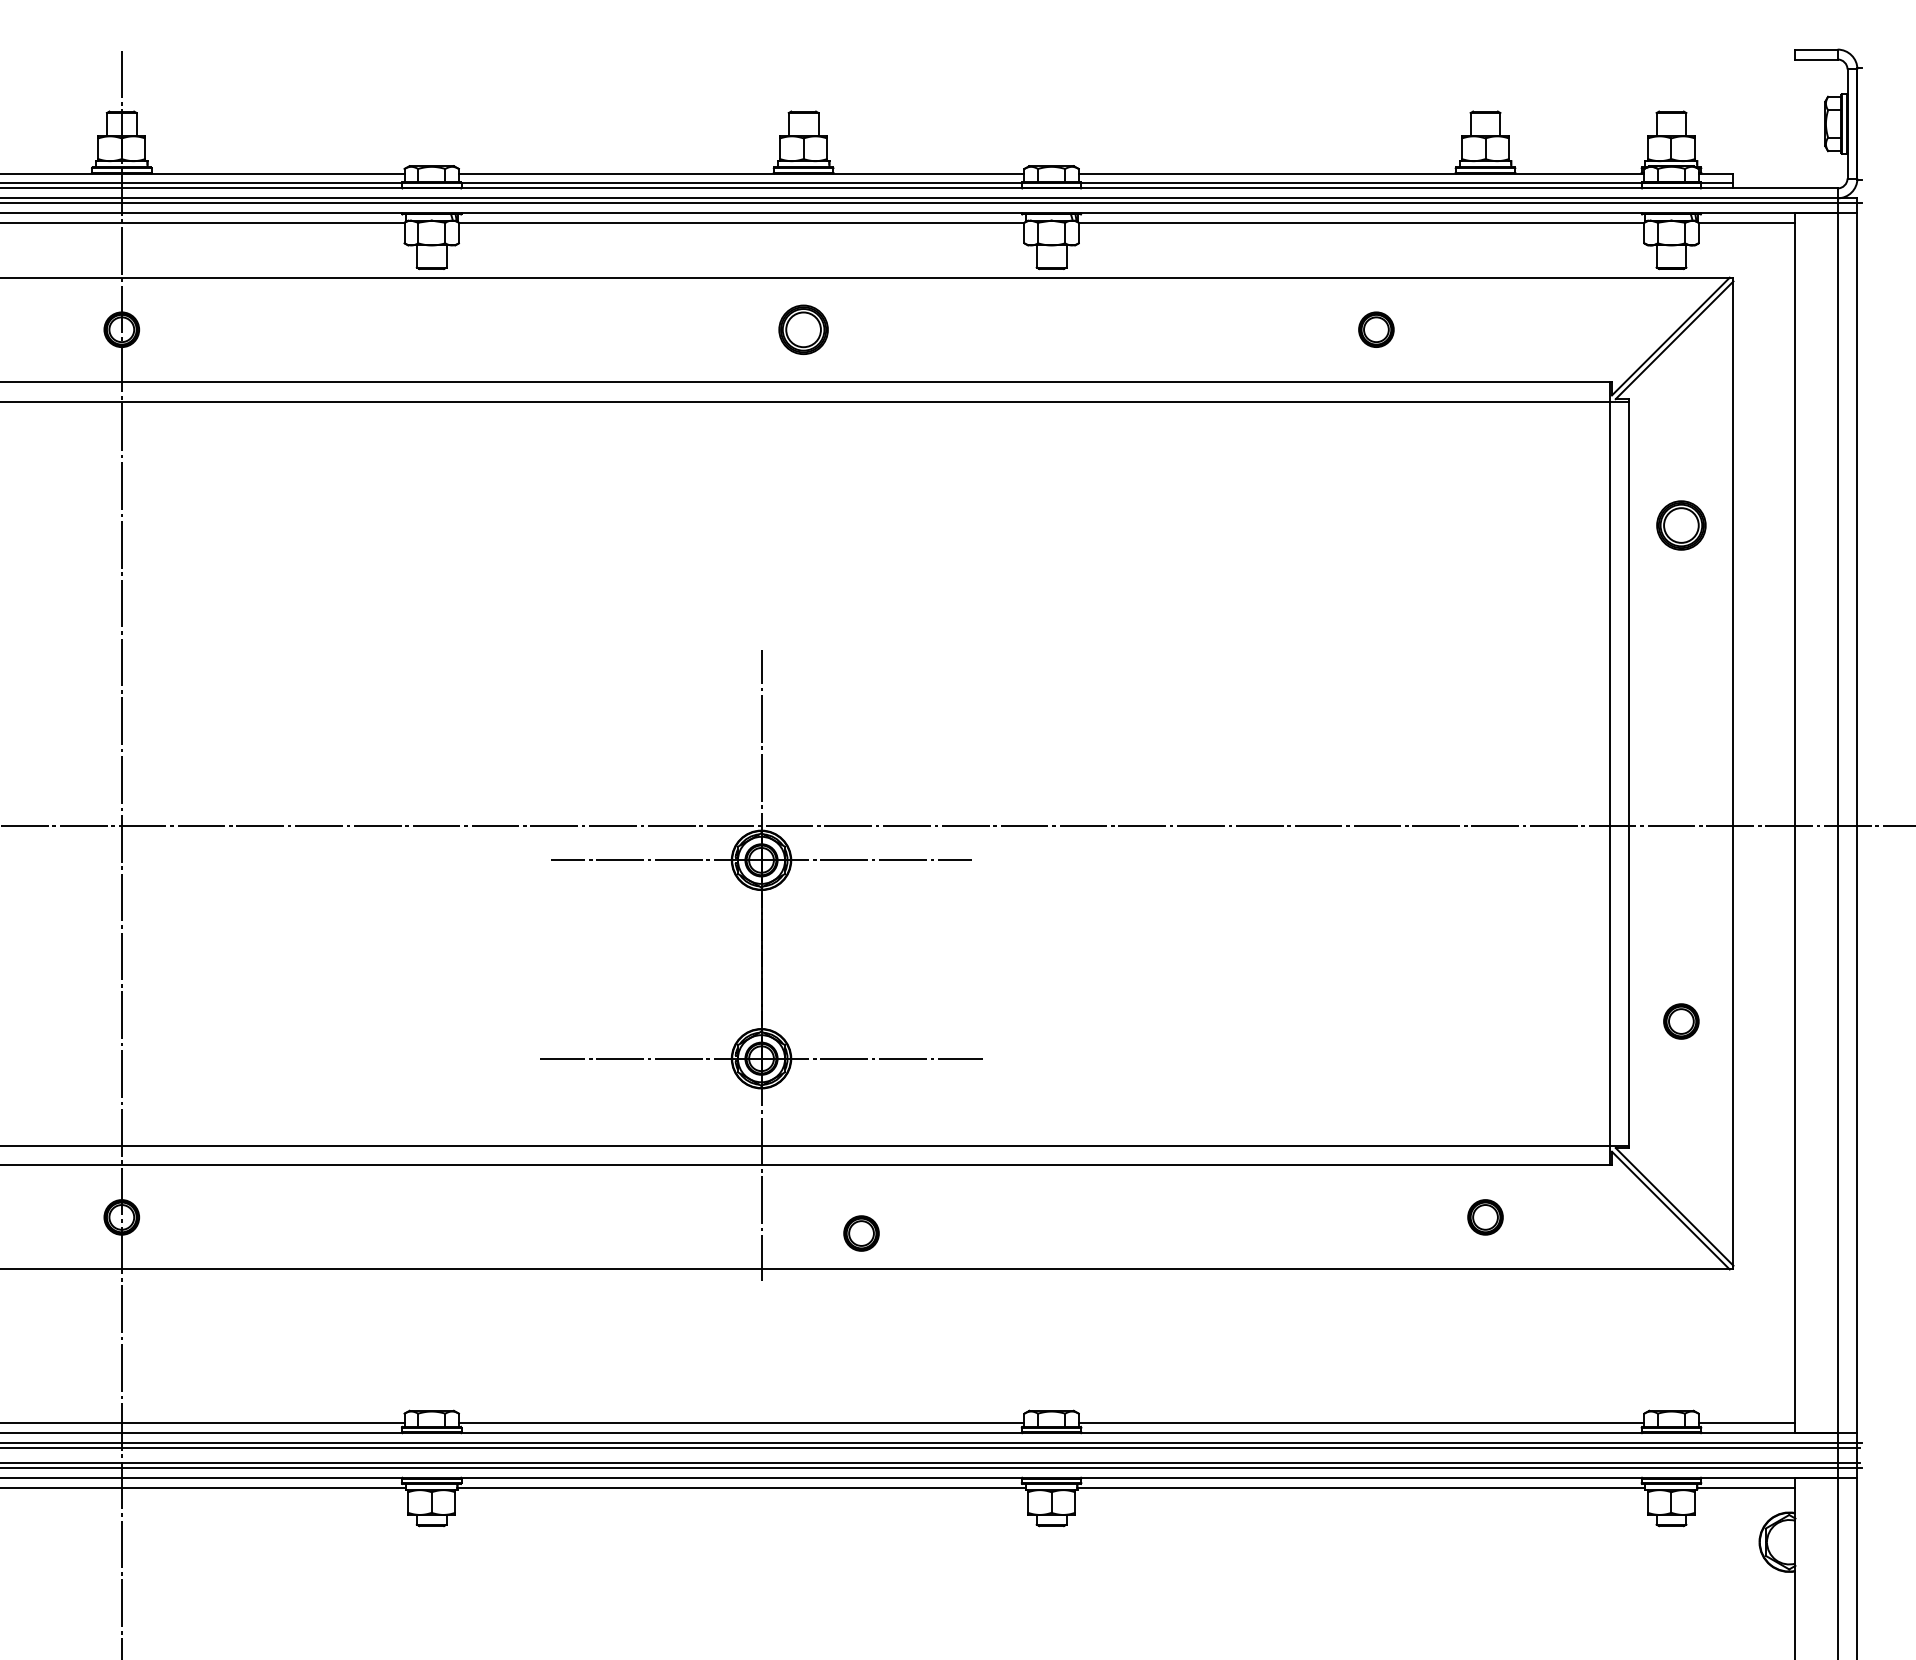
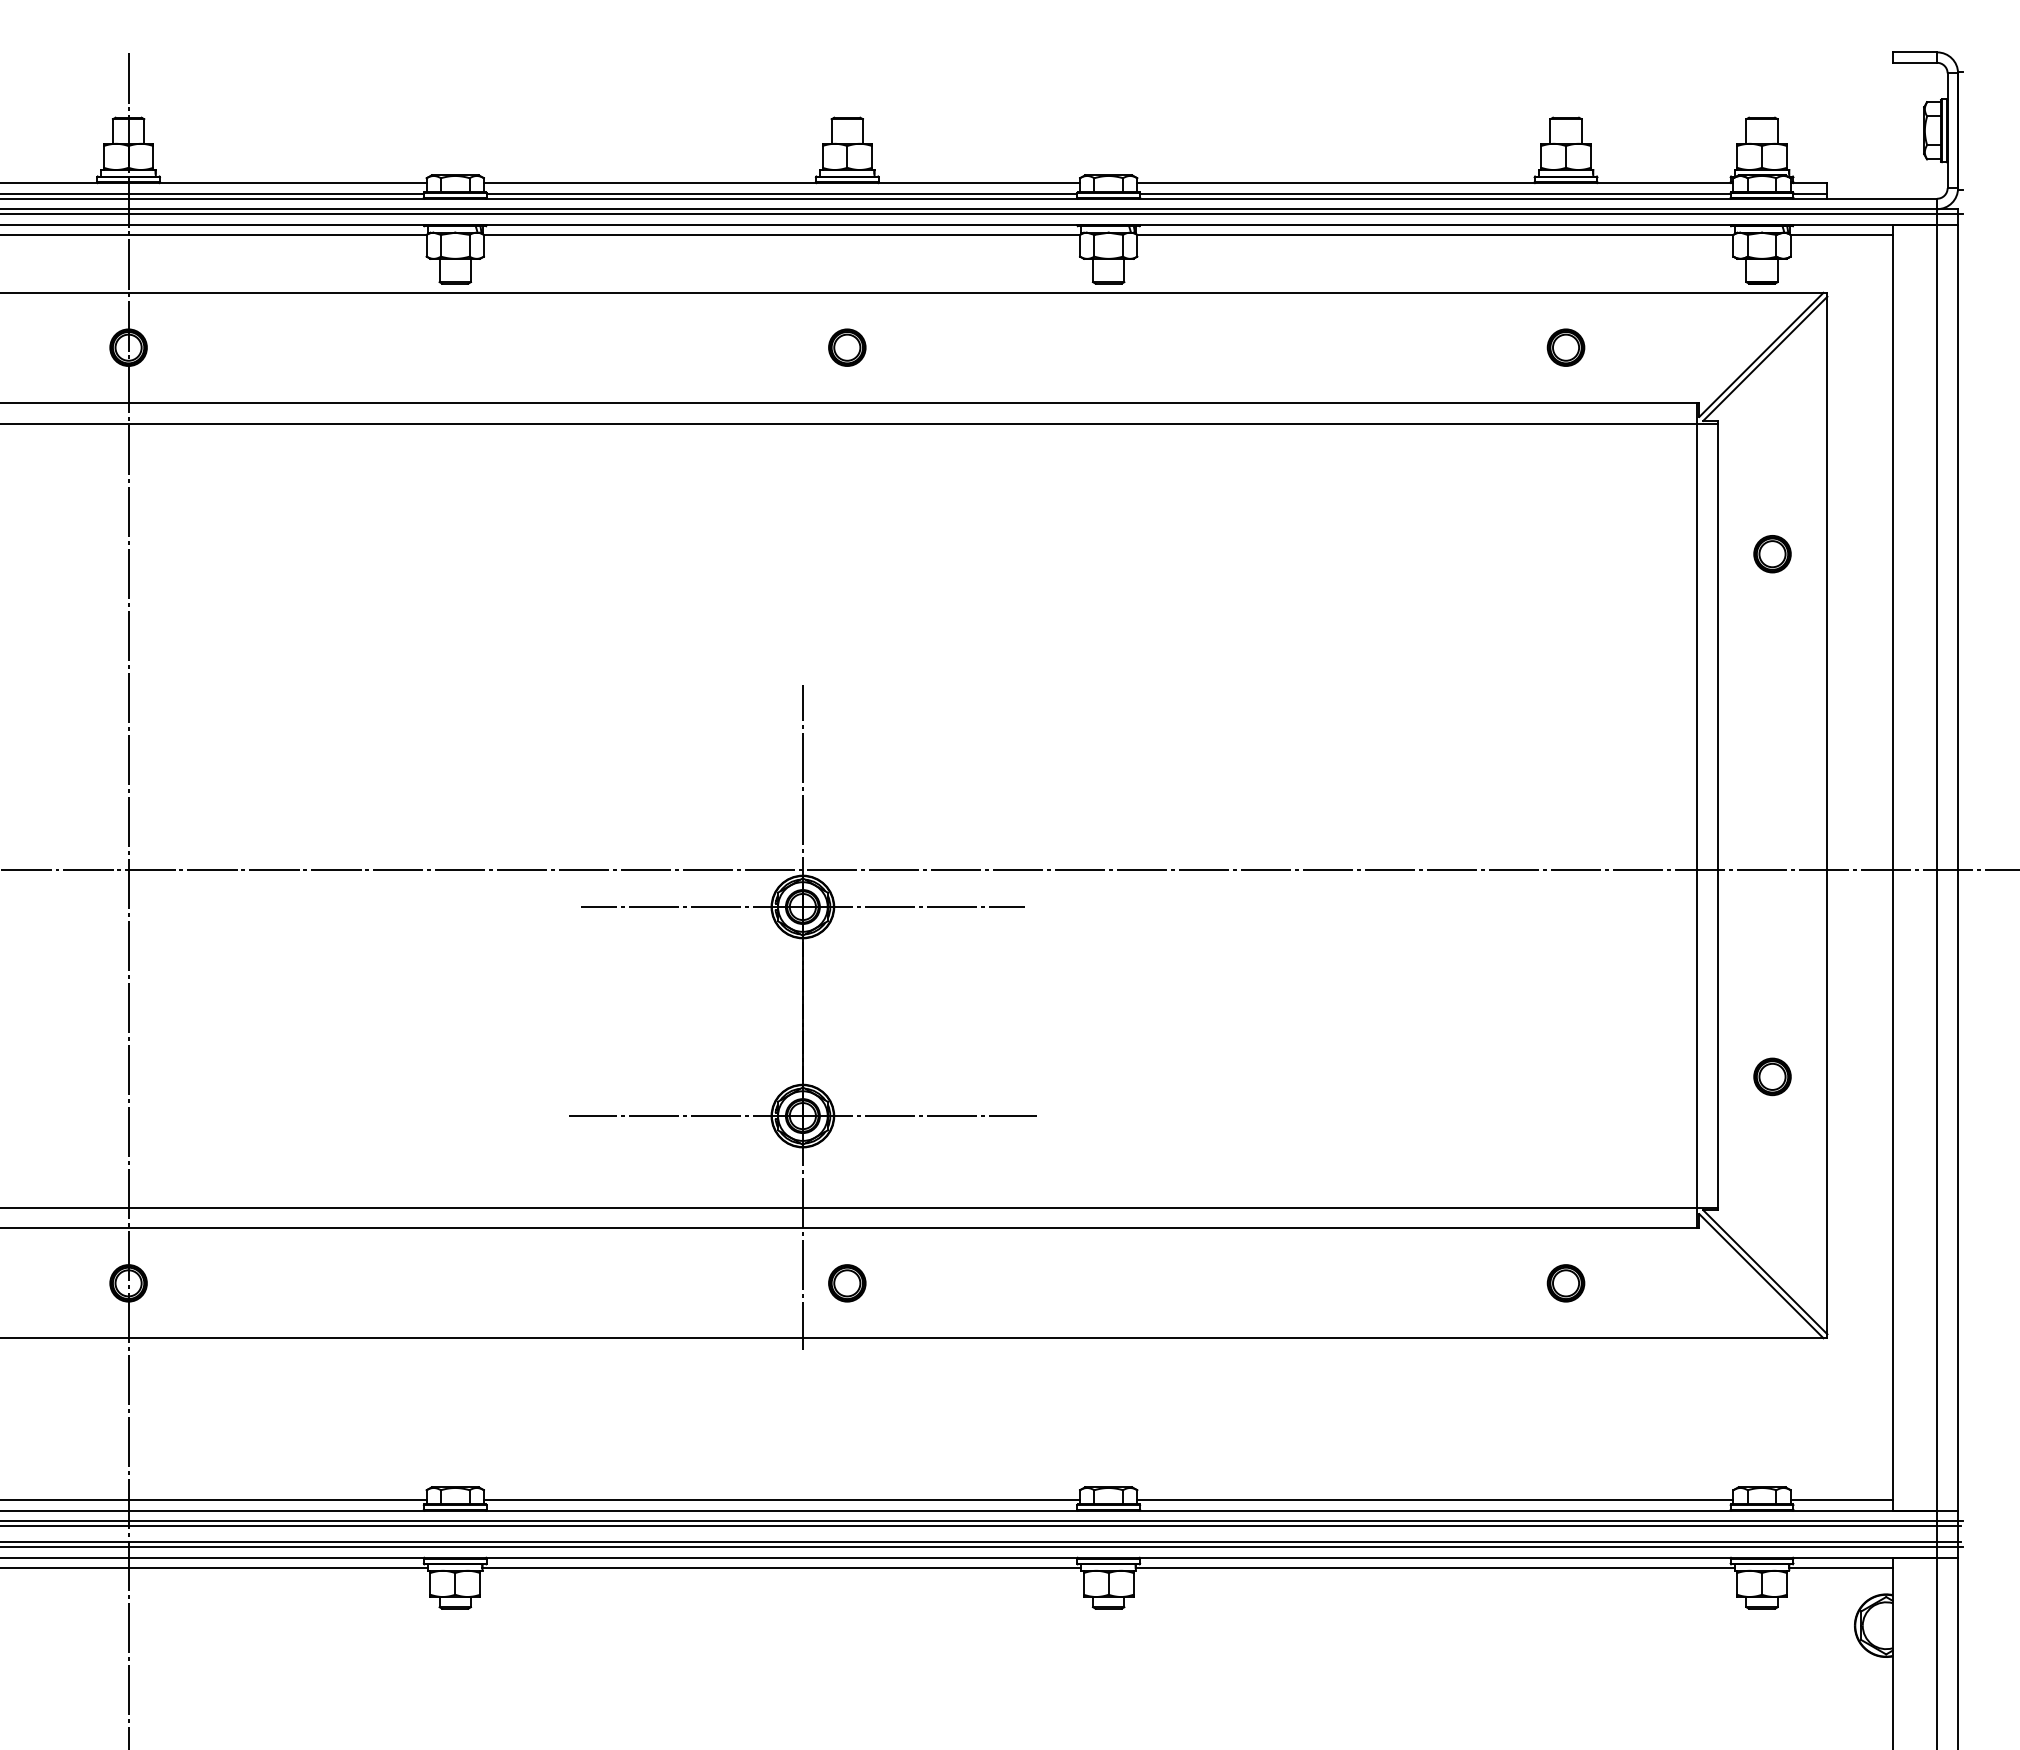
part: (803, 329) -> (847, 347), size x0.71
part: (1375, 329) -> (1565, 347), moved
part: (1681, 525) -> (1772, 554), size x0.71
part: (861, 1233) -> (847, 1283), moved

